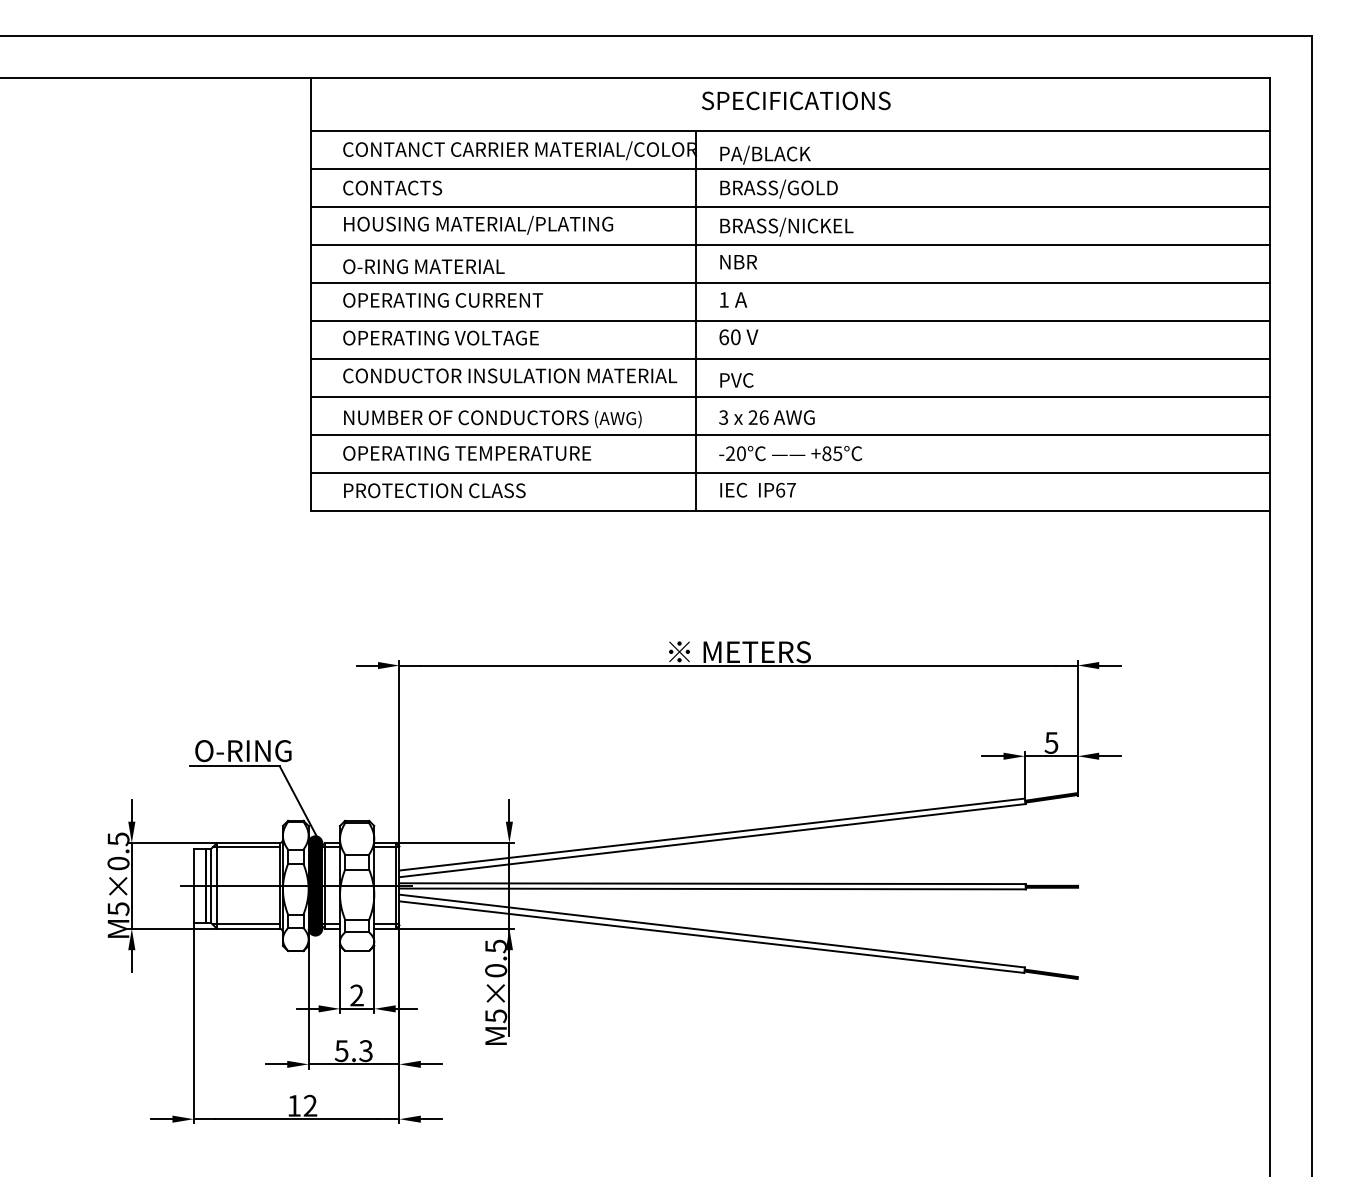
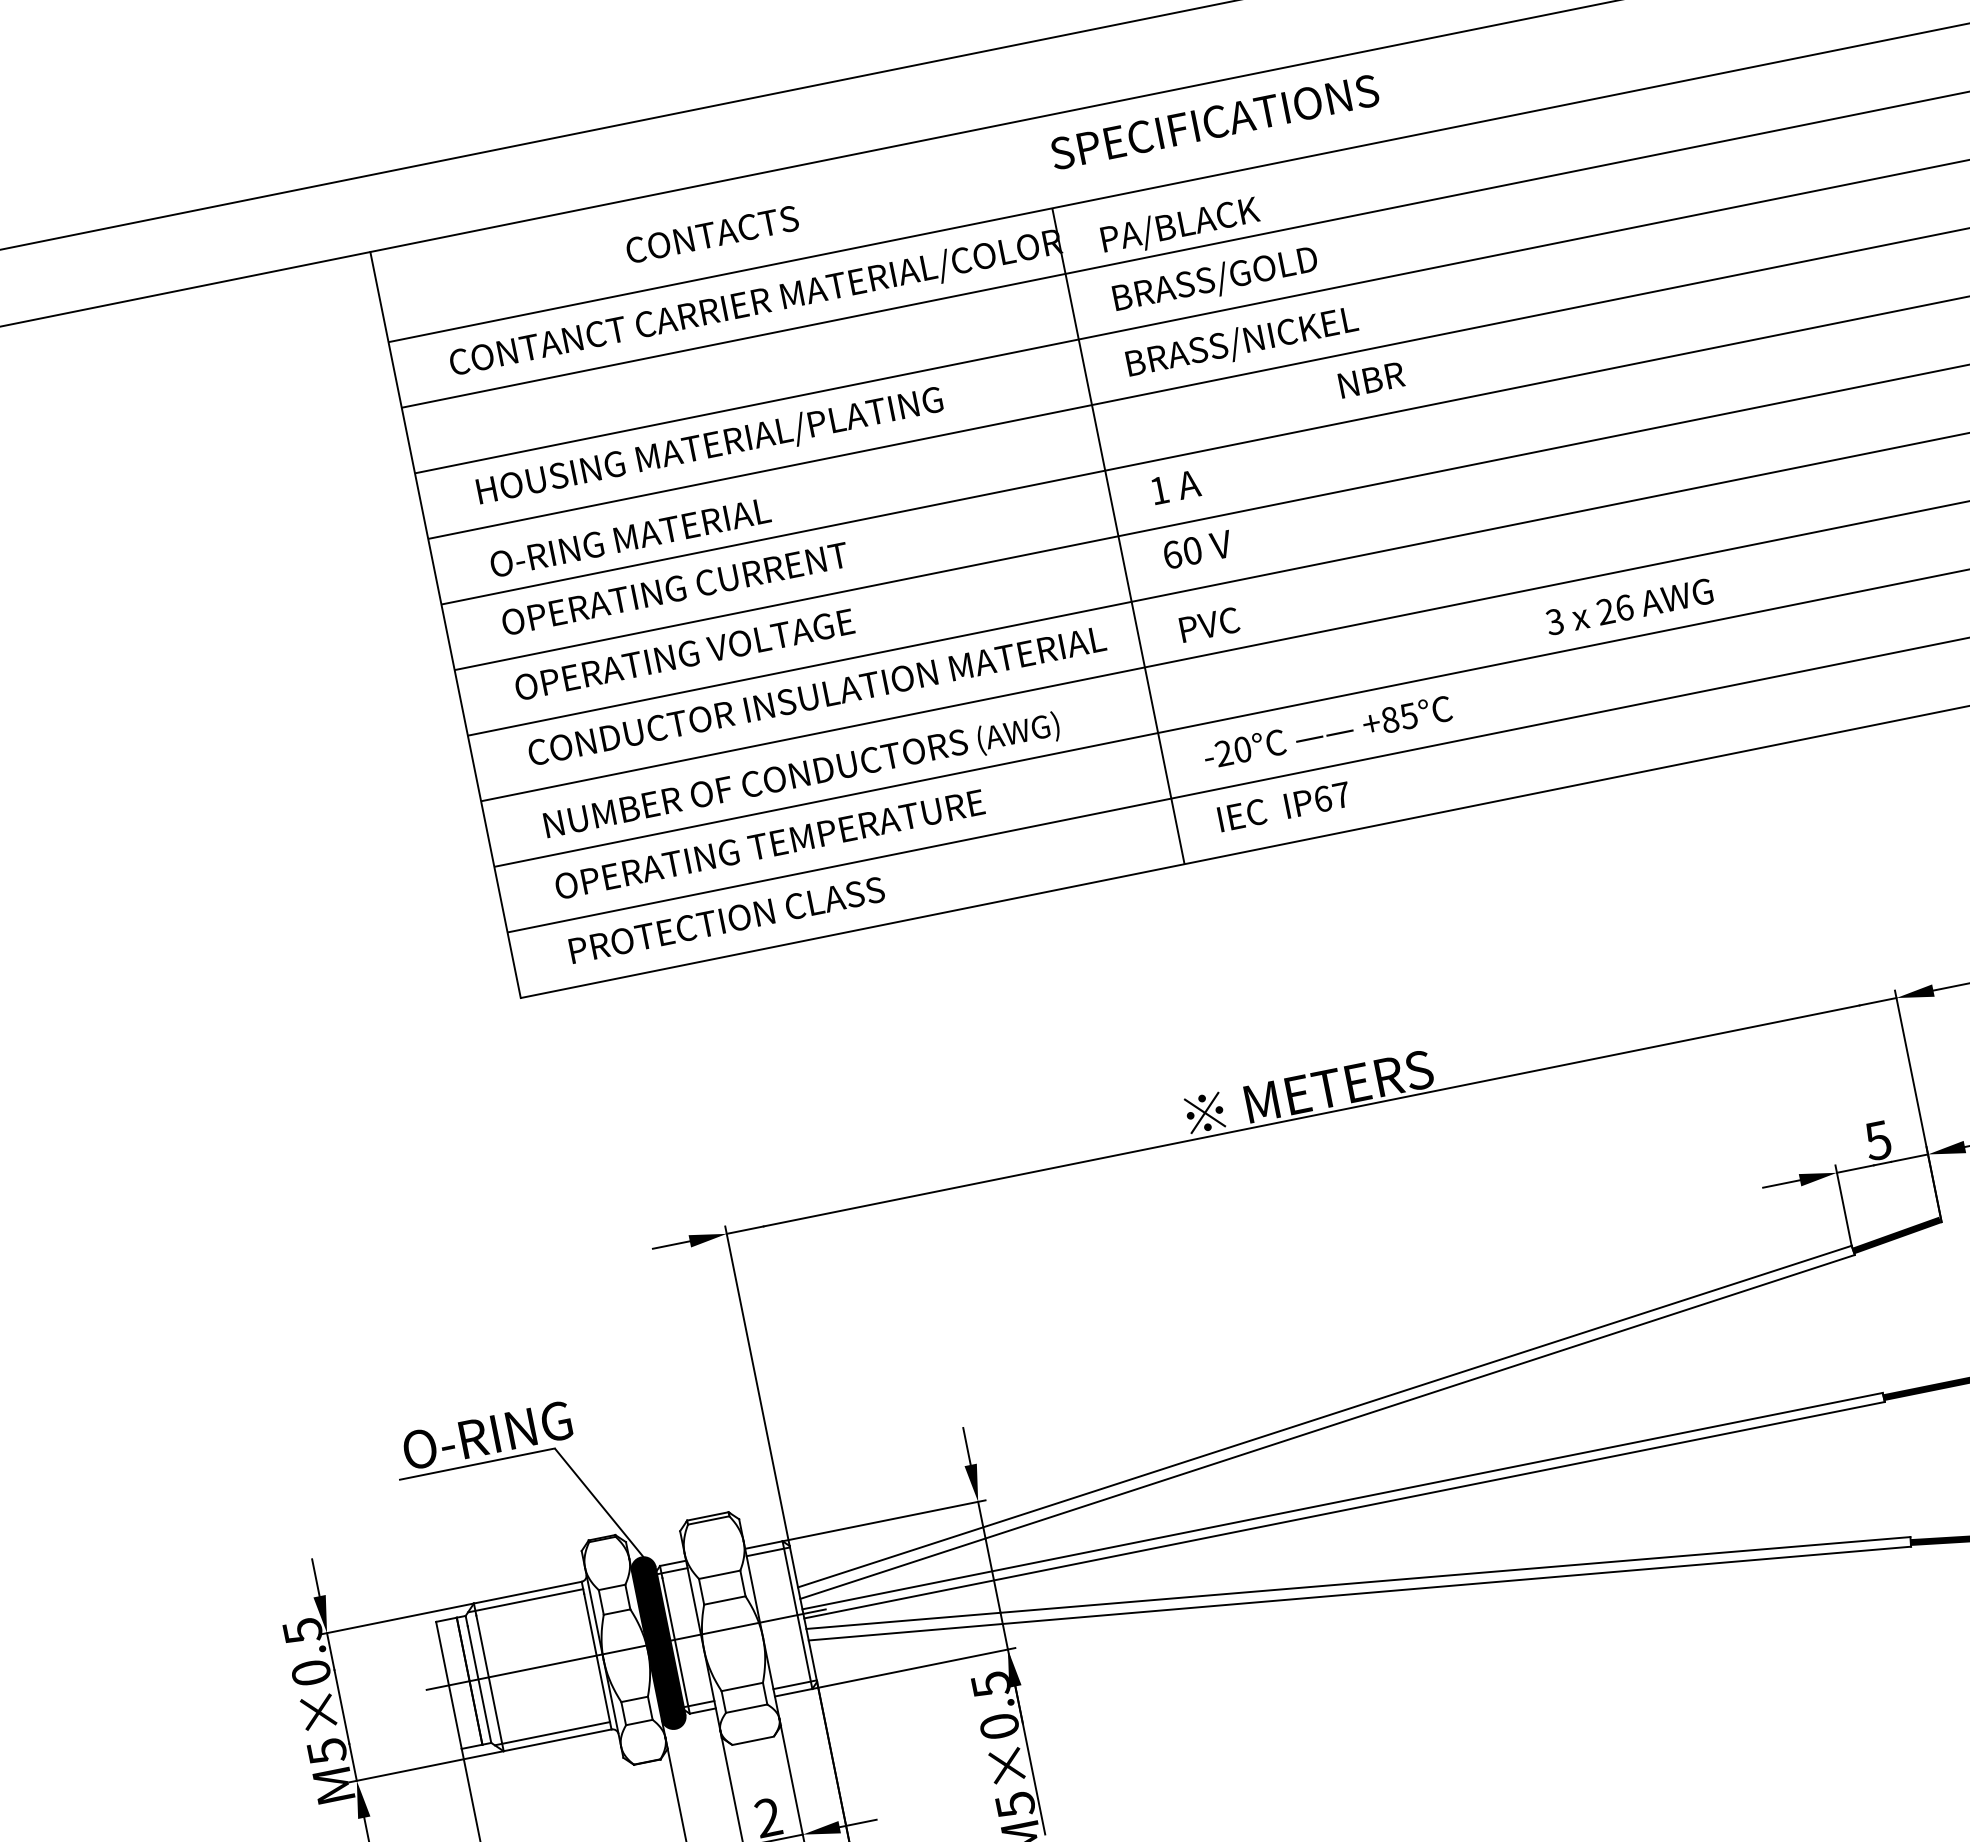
text: (392, 187) -> (711, 233), moved
text: (738, 262) -> (1371, 380), moved
text: (766, 417) -> (1628, 606), moved

